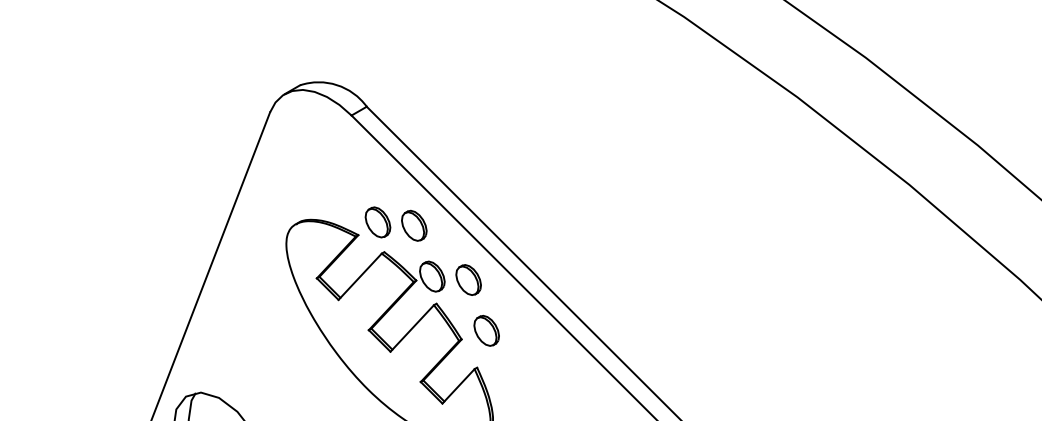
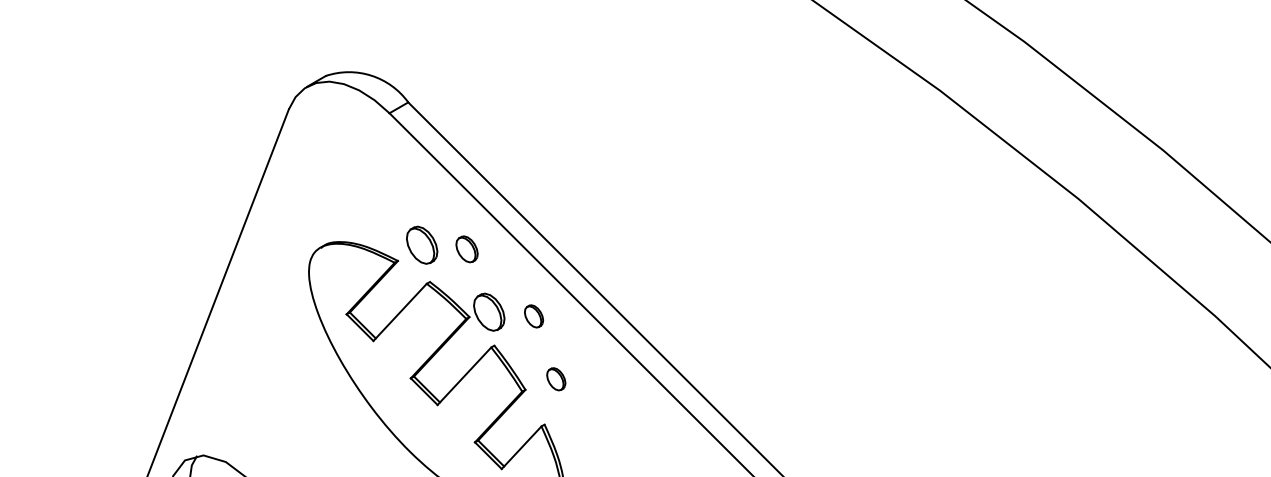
part: (414, 225) -> (467, 249), size x0.7
part: (468, 279) -> (533, 315), size x0.6
part: (486, 330) -> (556, 378), size x0.6

